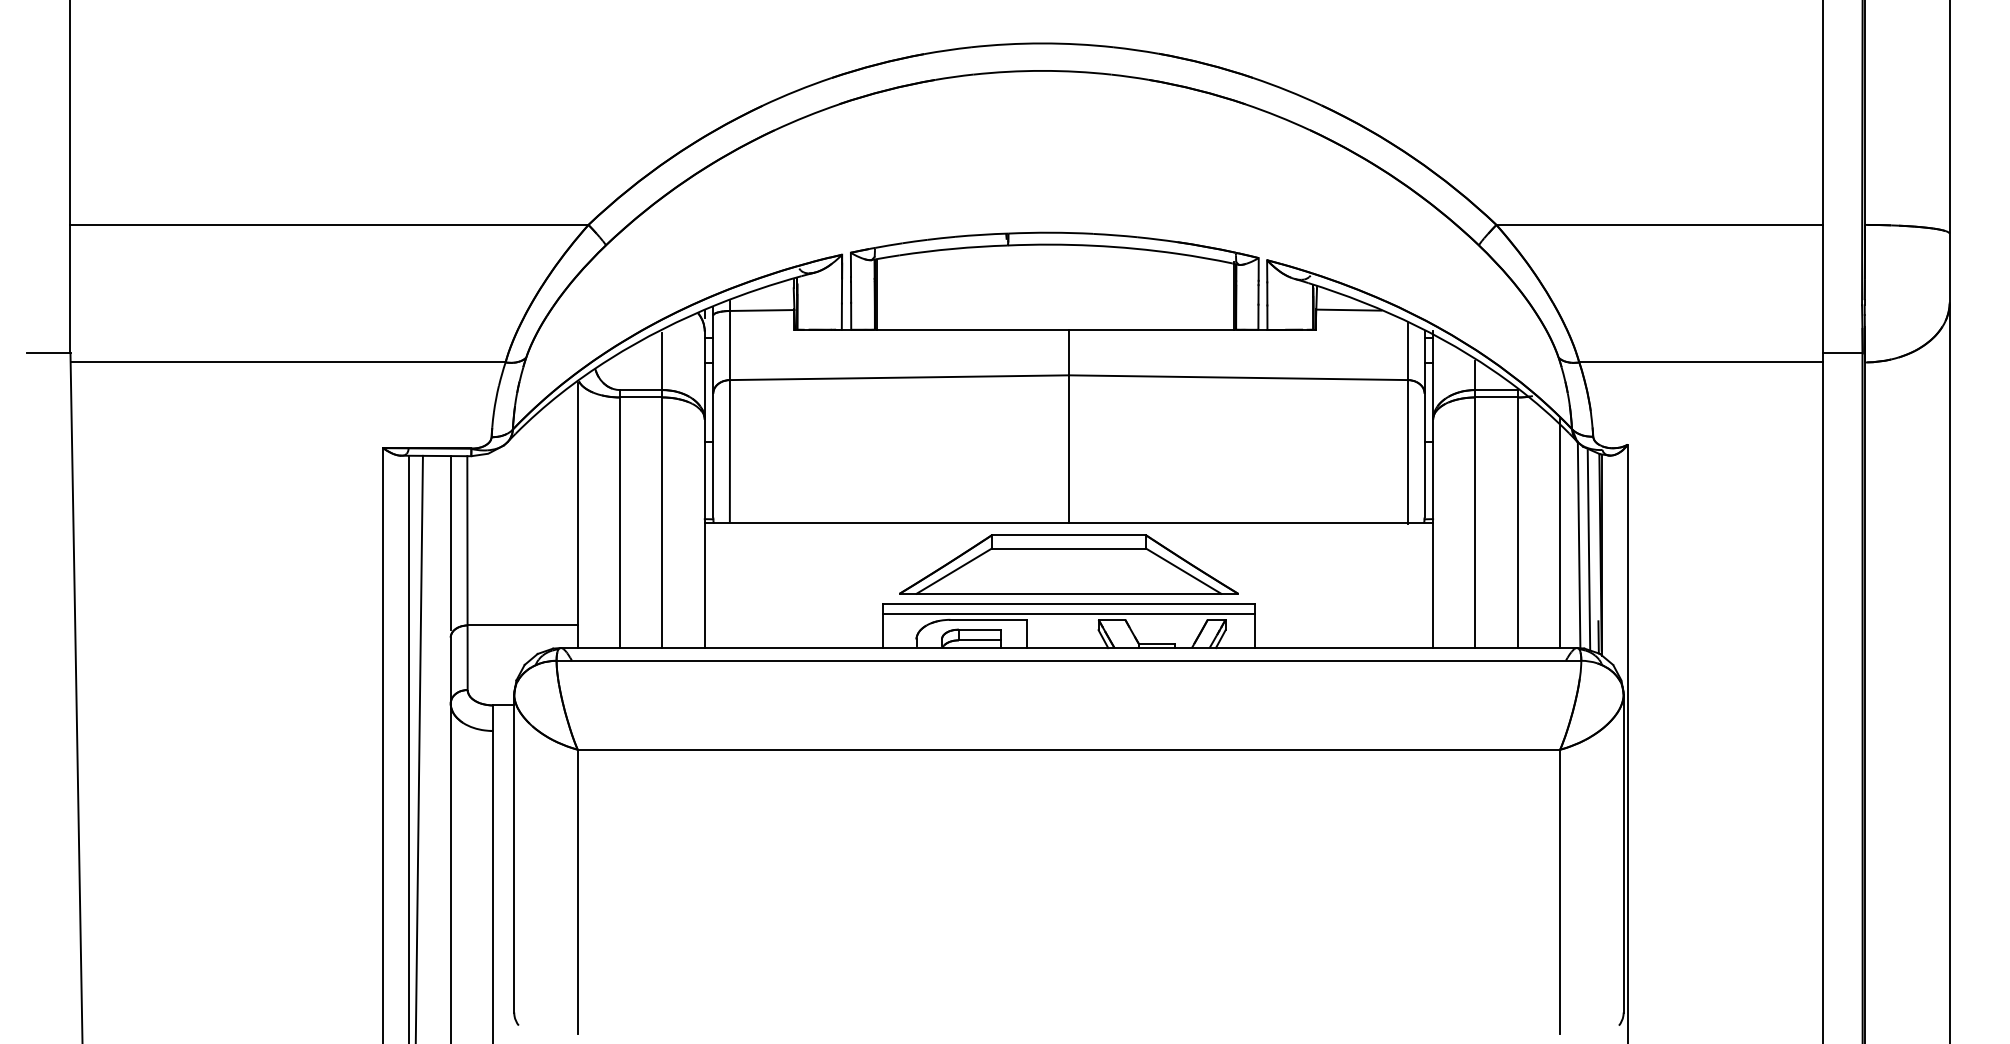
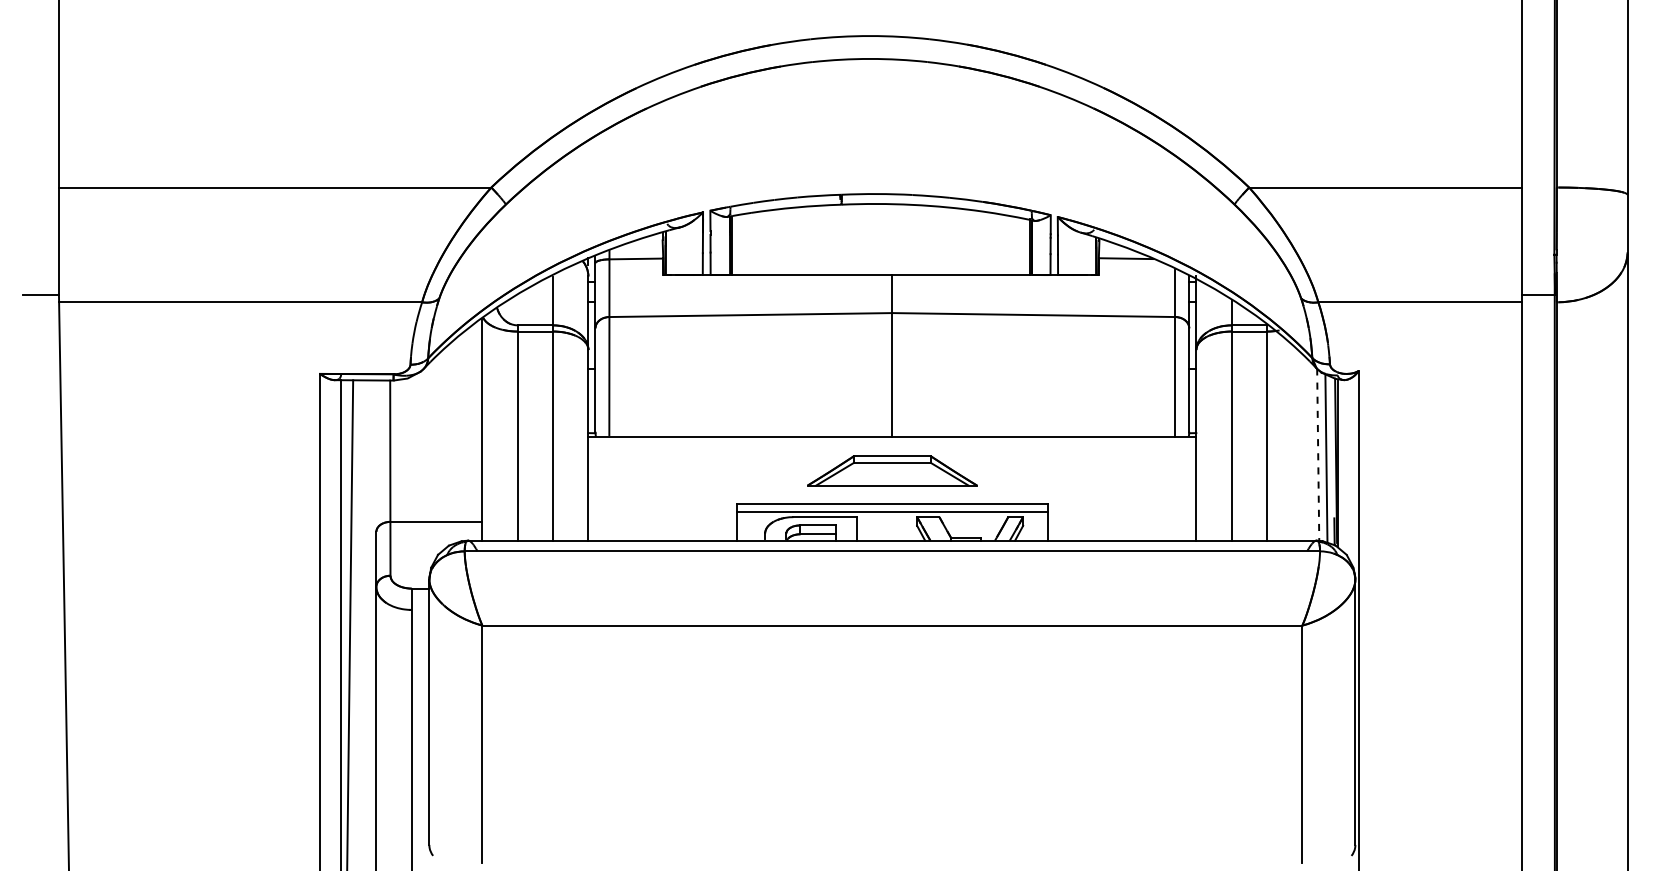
line: (1560, 533) -> (1302, 445), removed
line: (450, 543) -> (376, 453), removed
line: (1579, 545) -> (1318, 455), solid -> dashed
part: (1068, 564) -> (892, 470), size x0.6

